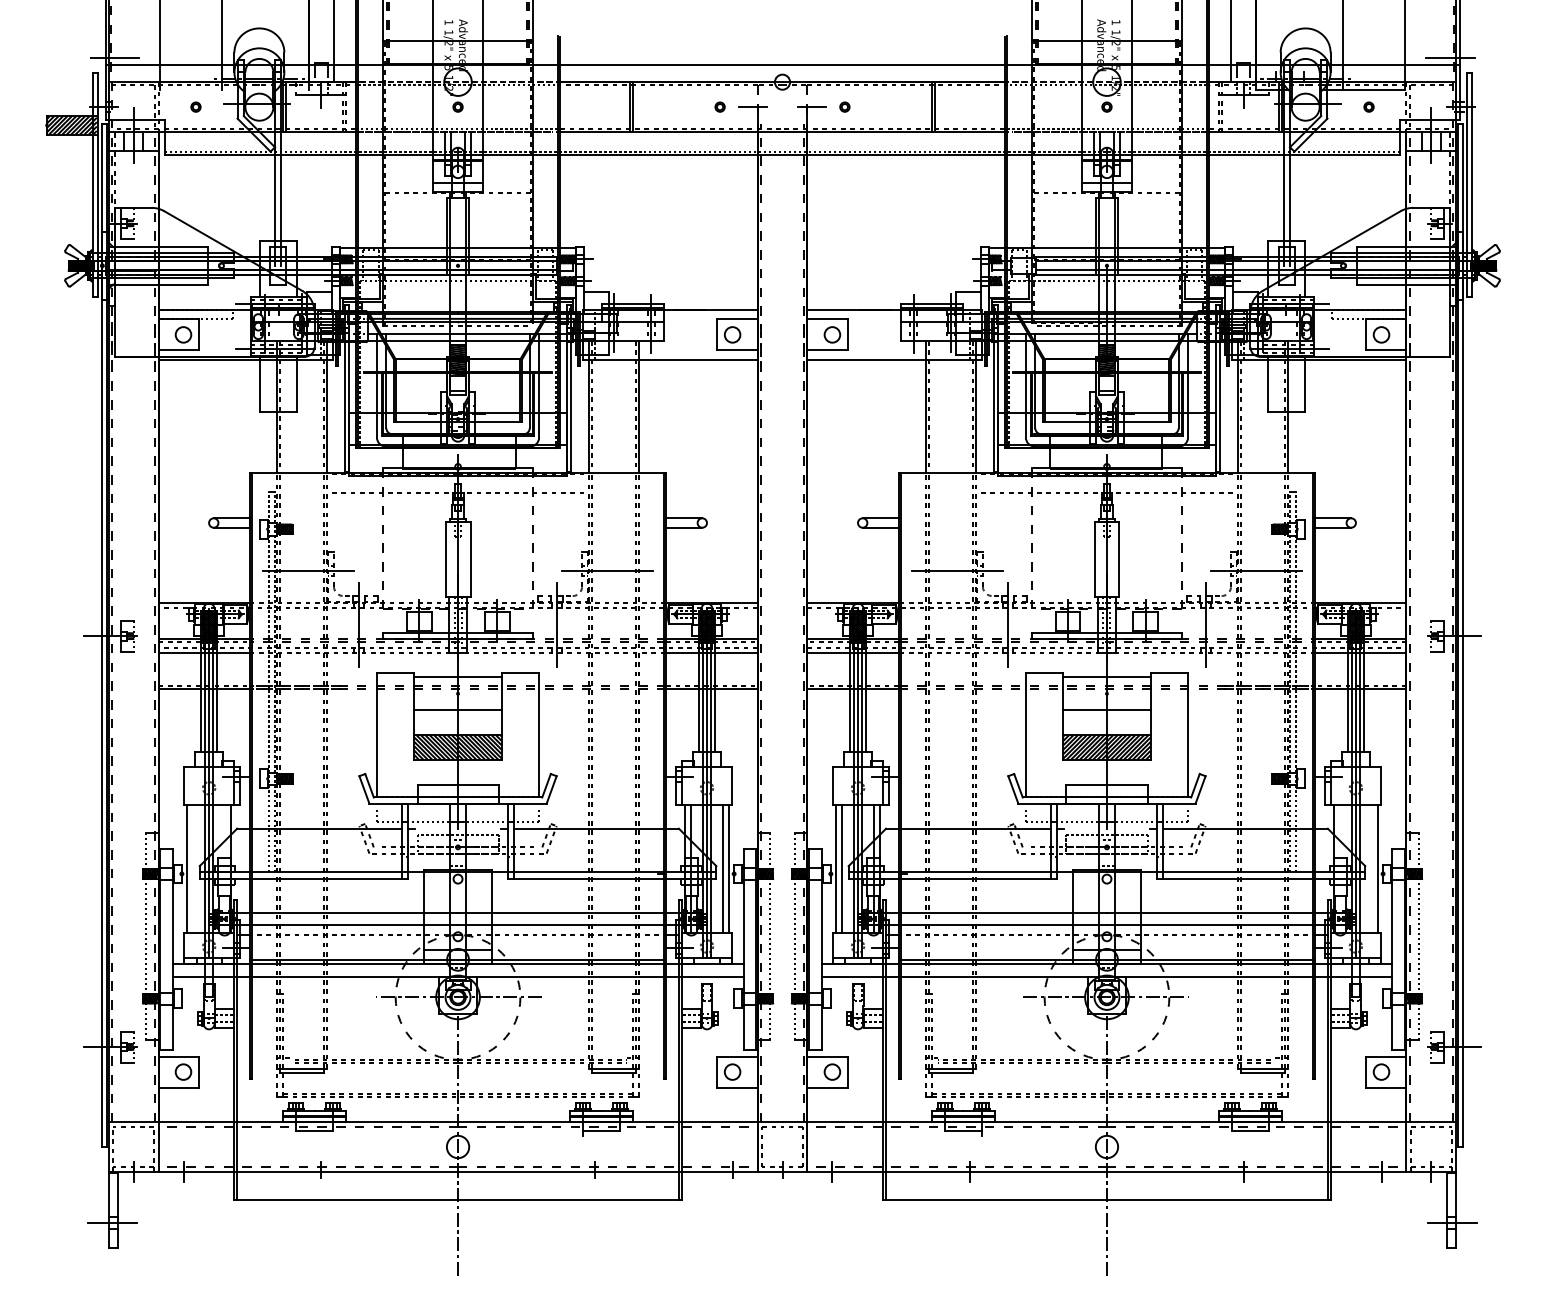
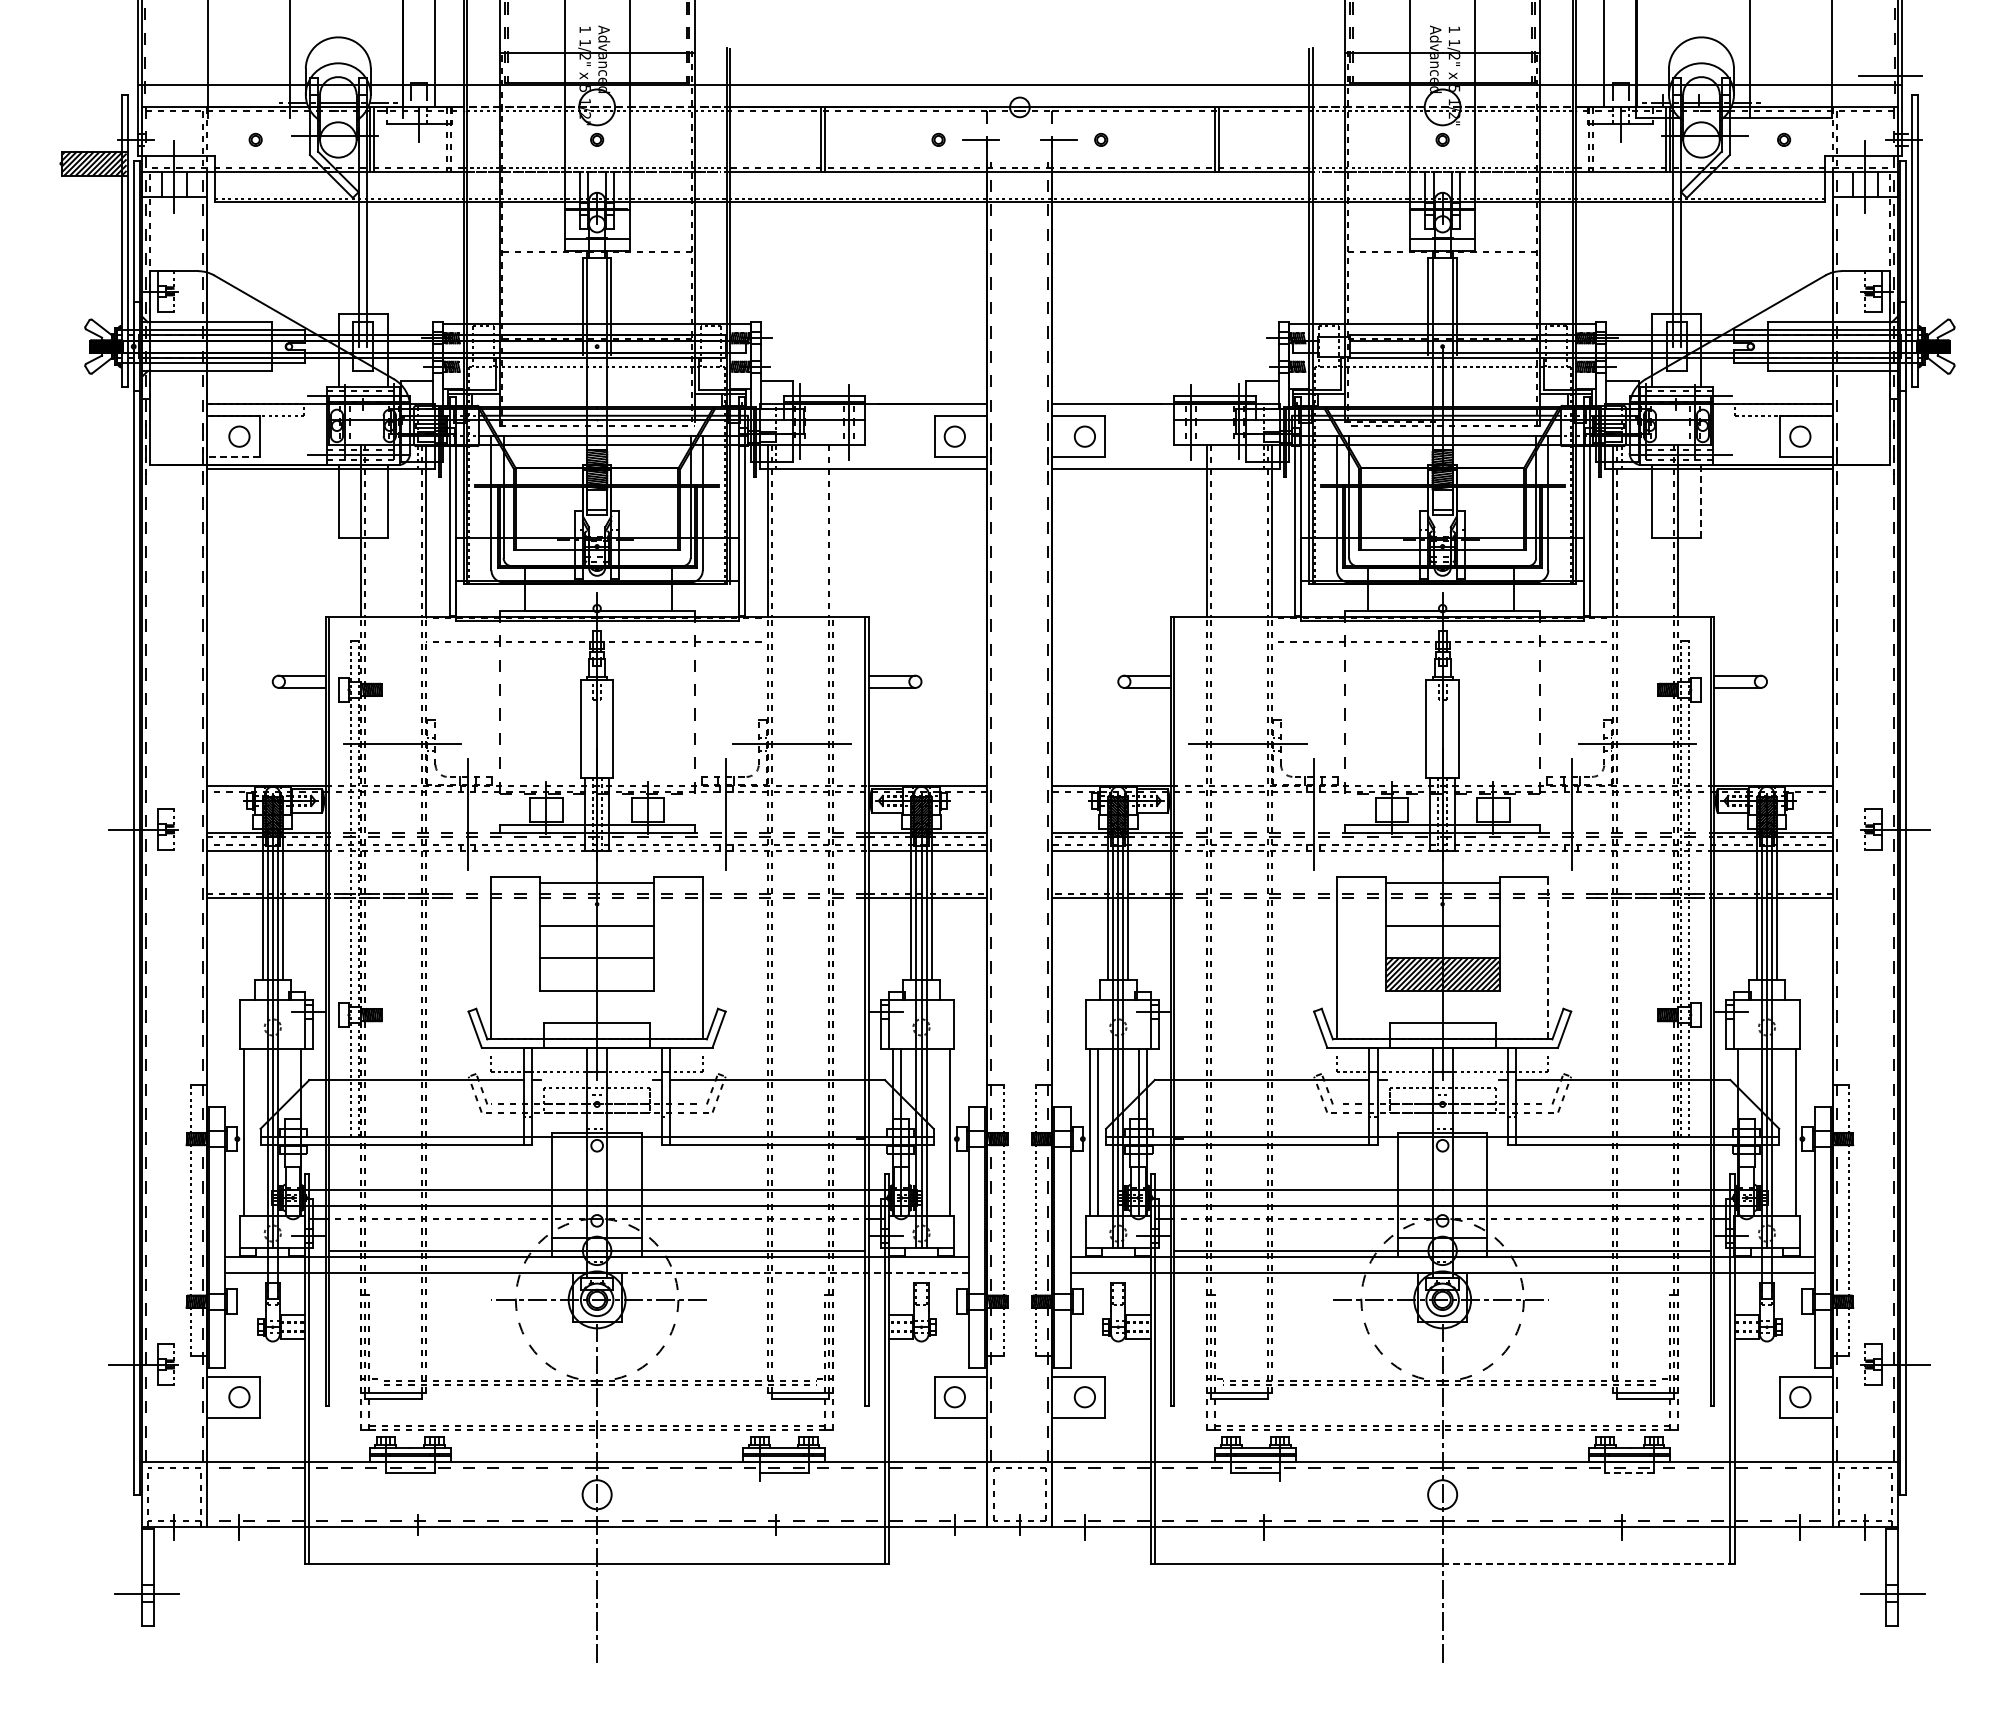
line: (114, 57) -> (149, 75), removed
line: (178, 350) -> (232, 457), solid -> dashed
line: (1304, 384) -> (1700, 501), solid -> dashed
line: (638, 406) -> (832, 530), removed
line: (1188, 734) -> (1548, 957), solid -> dashed
hatch: (458, 747) -> (597, 974), removed
line: (722, 868) -> (941, 1131), removed
line: (610, 977) -> (795, 1273), solid -> dashed
line: (1250, 1130) -> (1629, 1473), solid -> dashed
line: (1218, 1199) -> (1588, 1563), solid -> dashed

